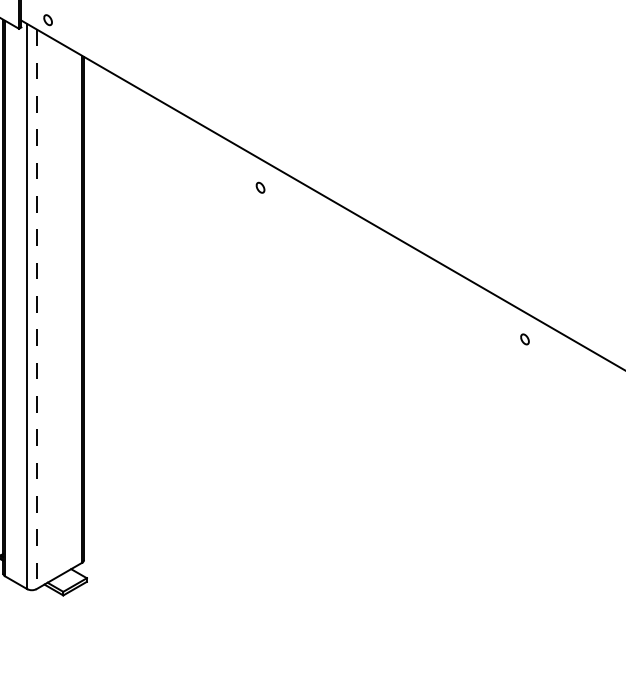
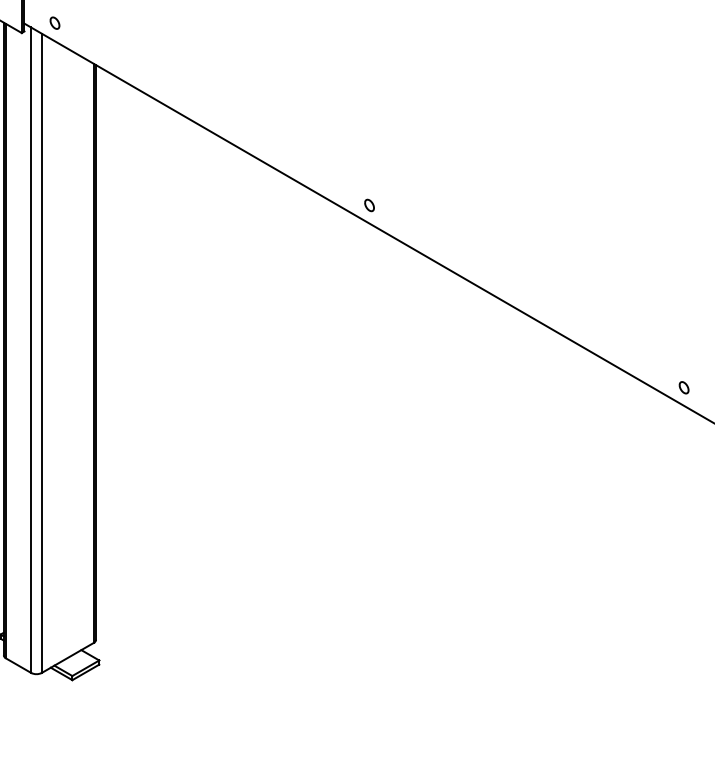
part: (260, 187) -> (369, 205), moved
line: (36, 309) -> (41, 353), dashed -> solid
part: (524, 339) -> (683, 387), moved

